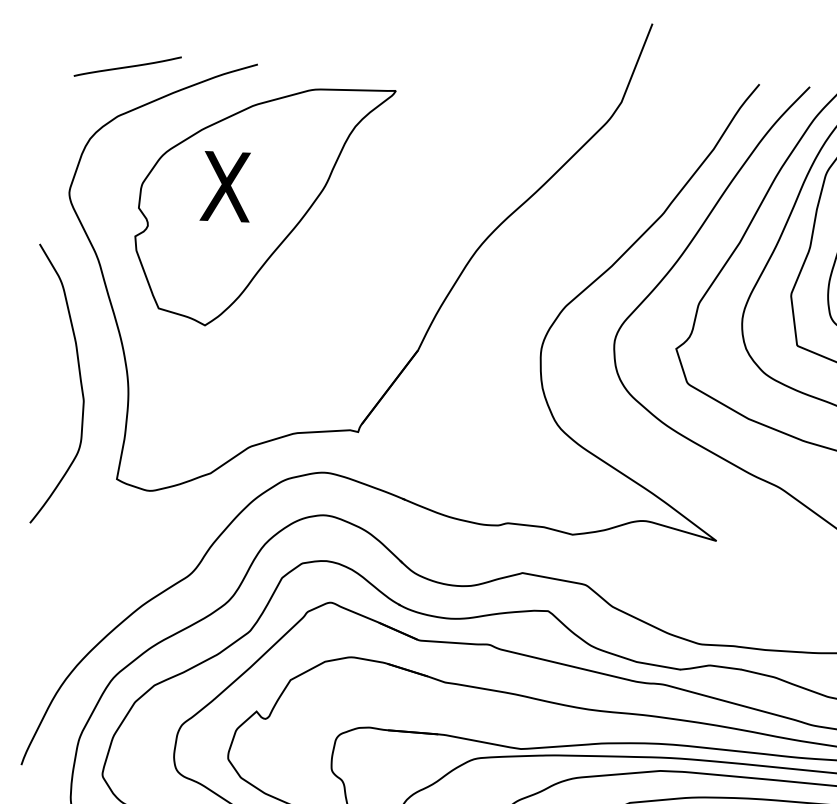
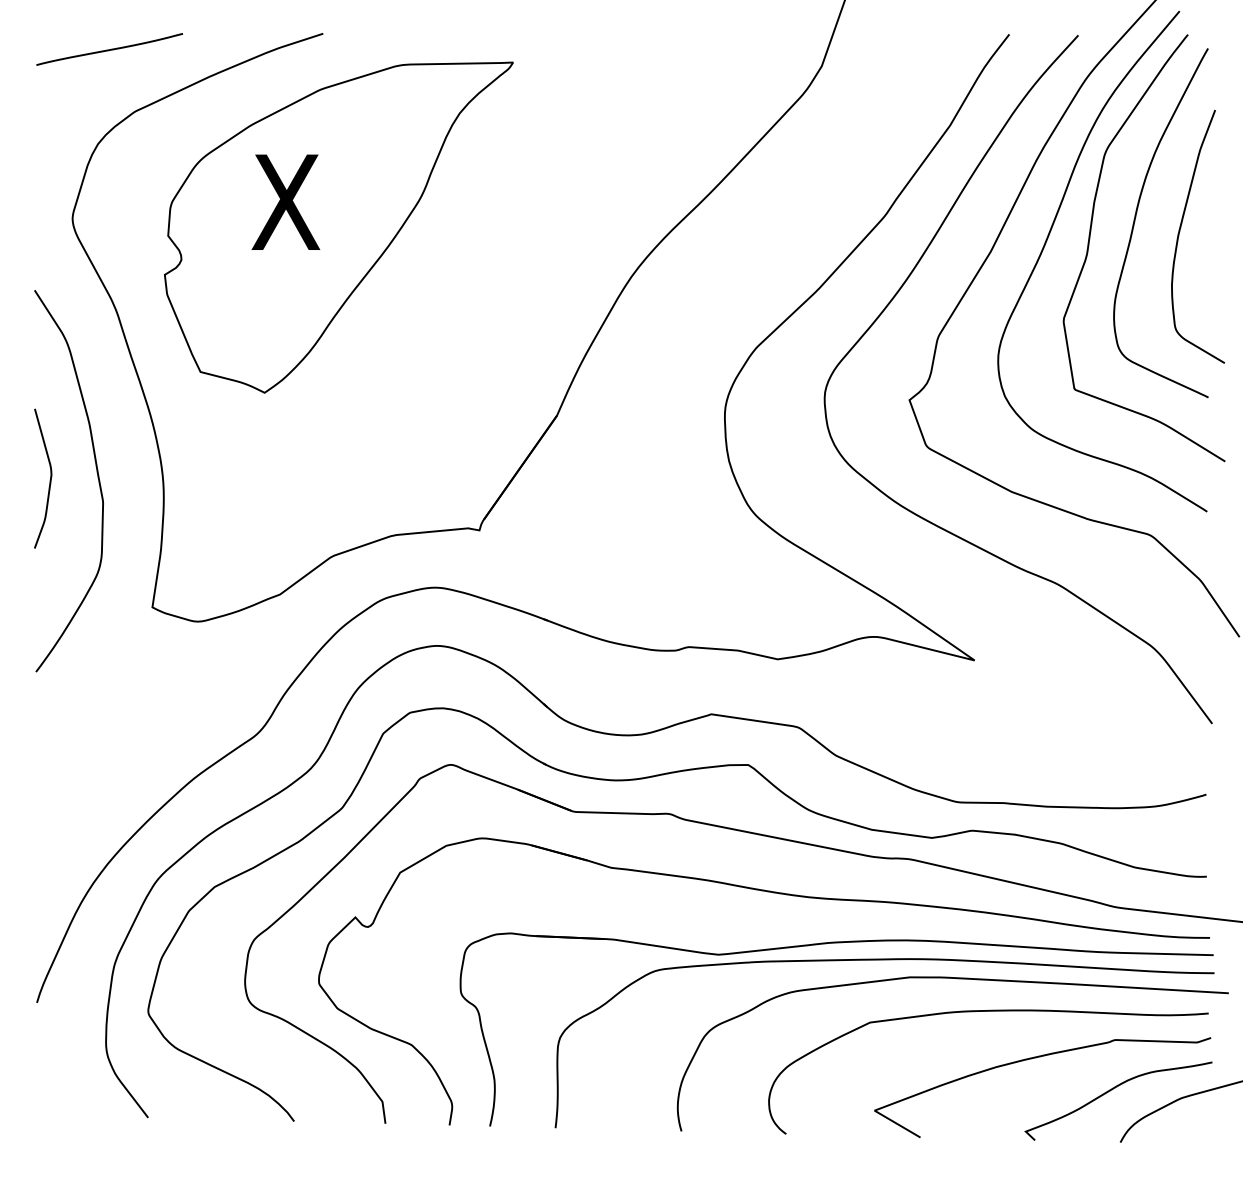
curve: (127, 66) -> (109, 49), moved
curve: (45, 383) -> (49, 480), added

